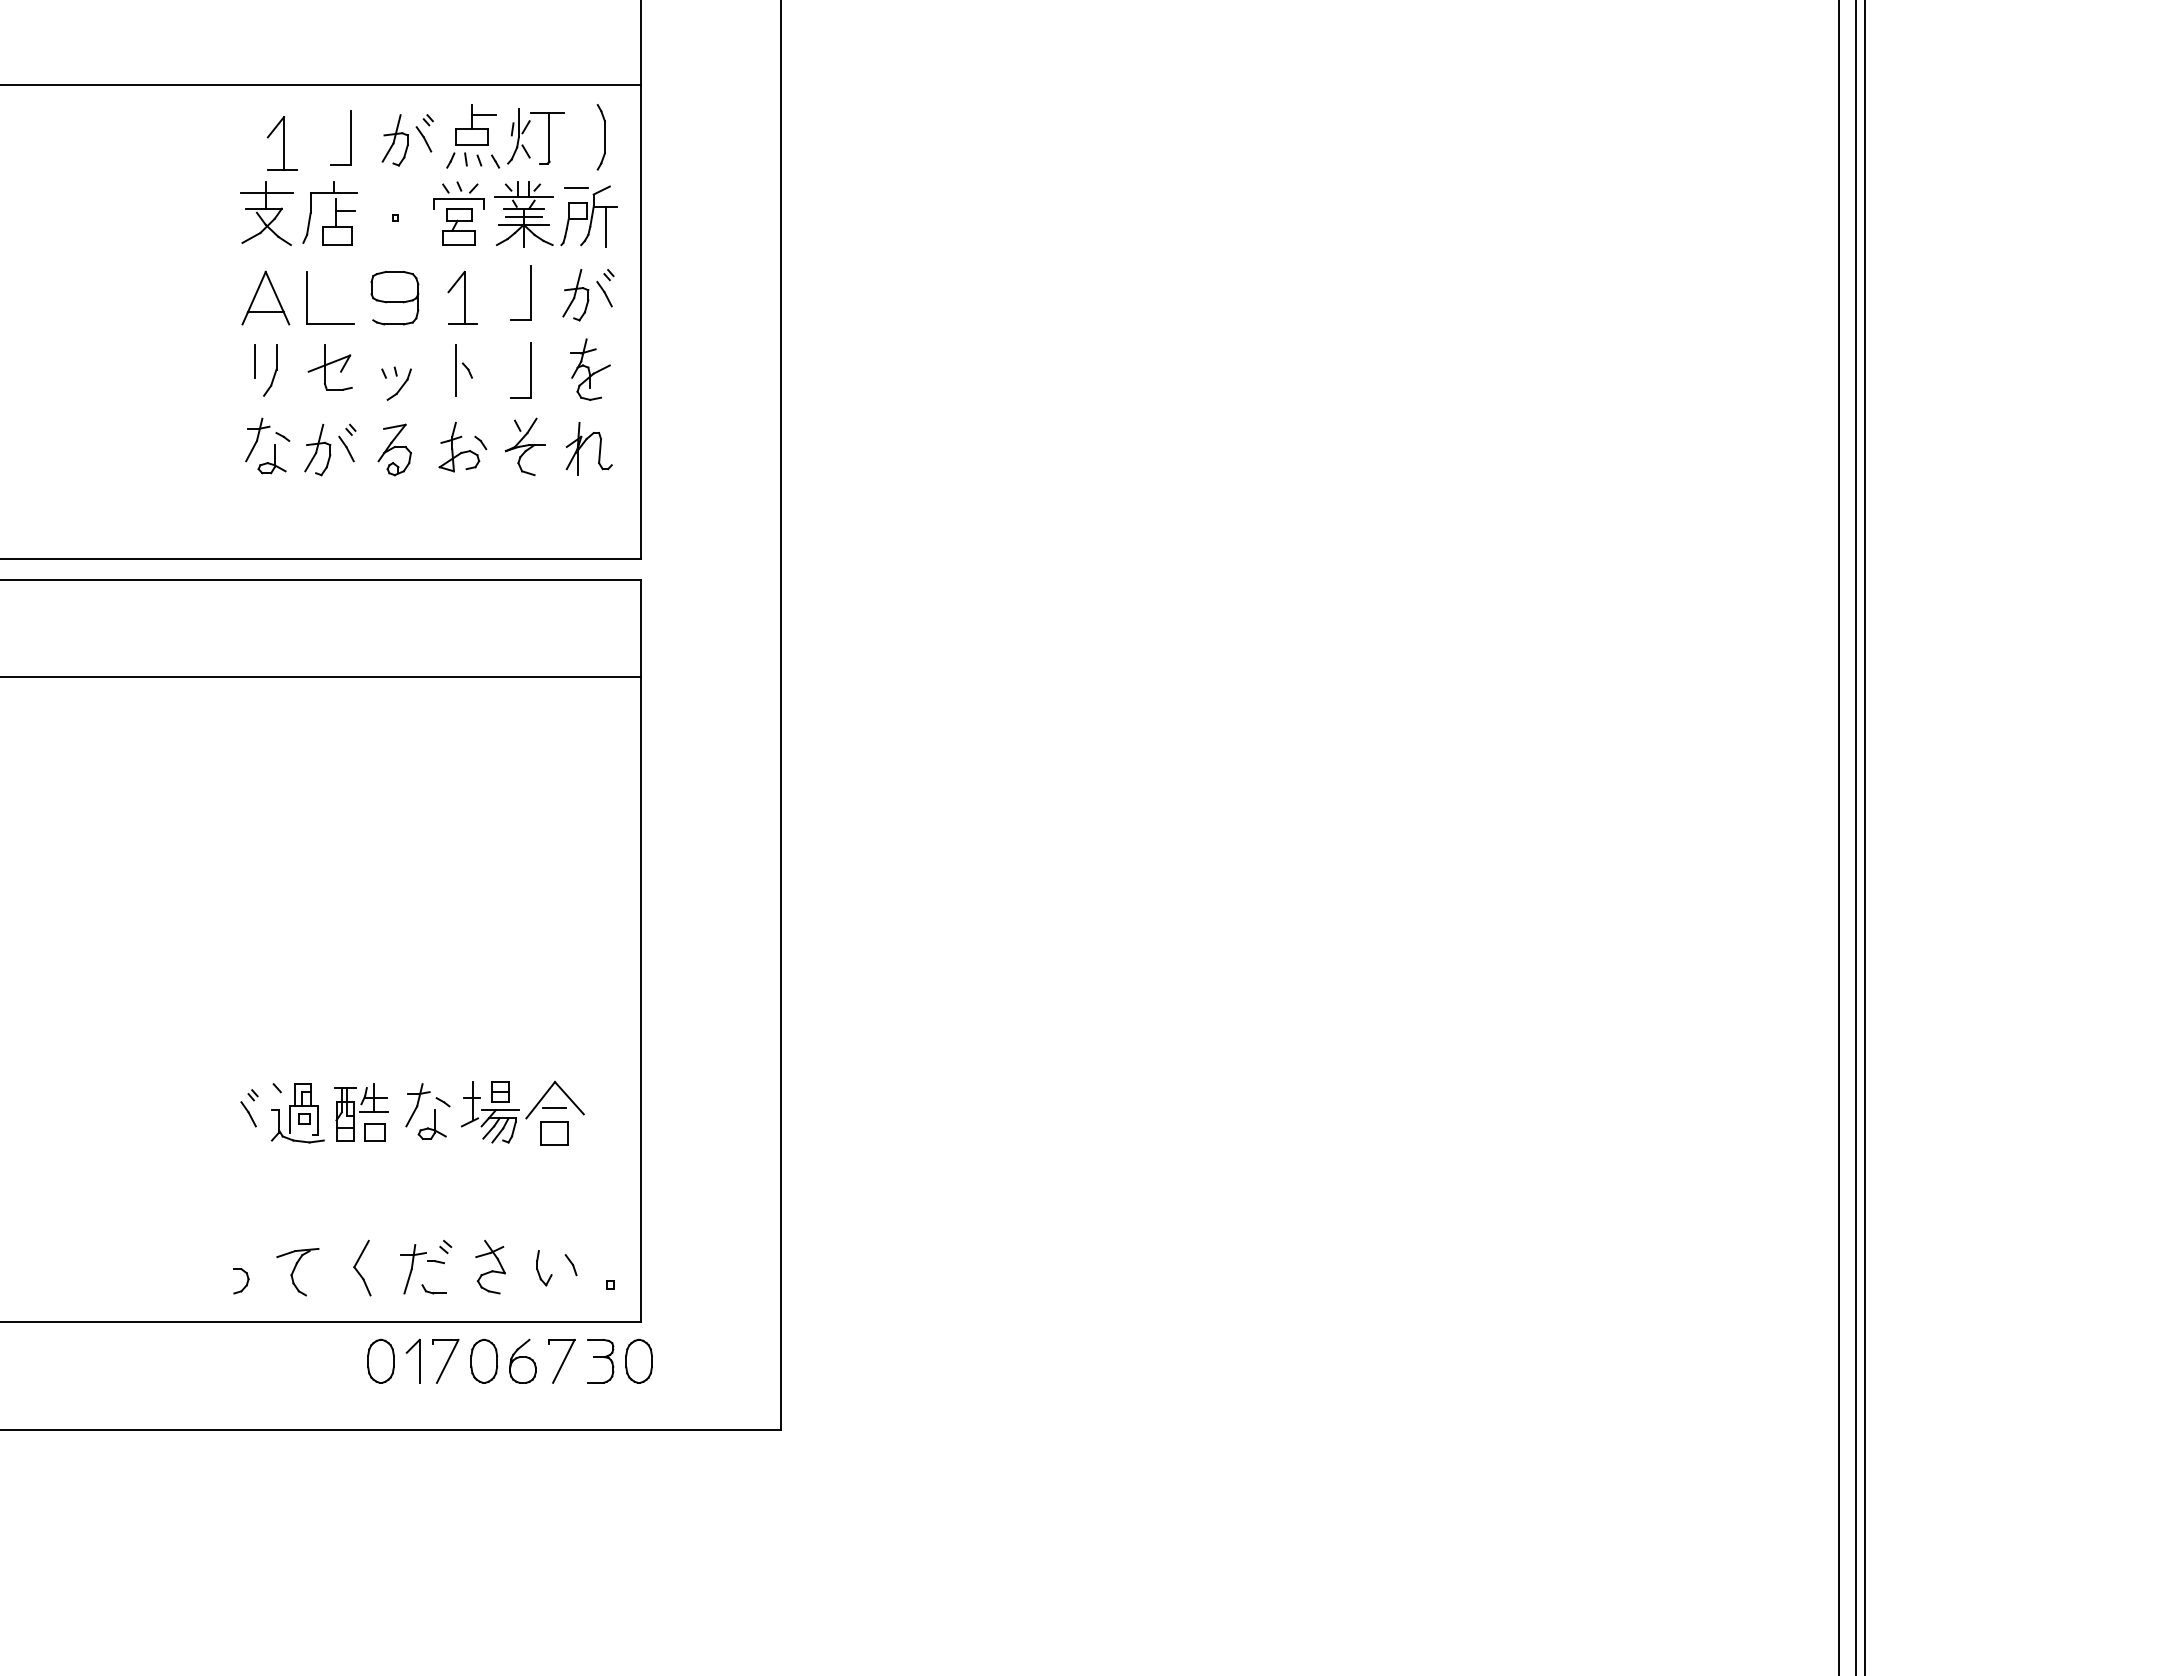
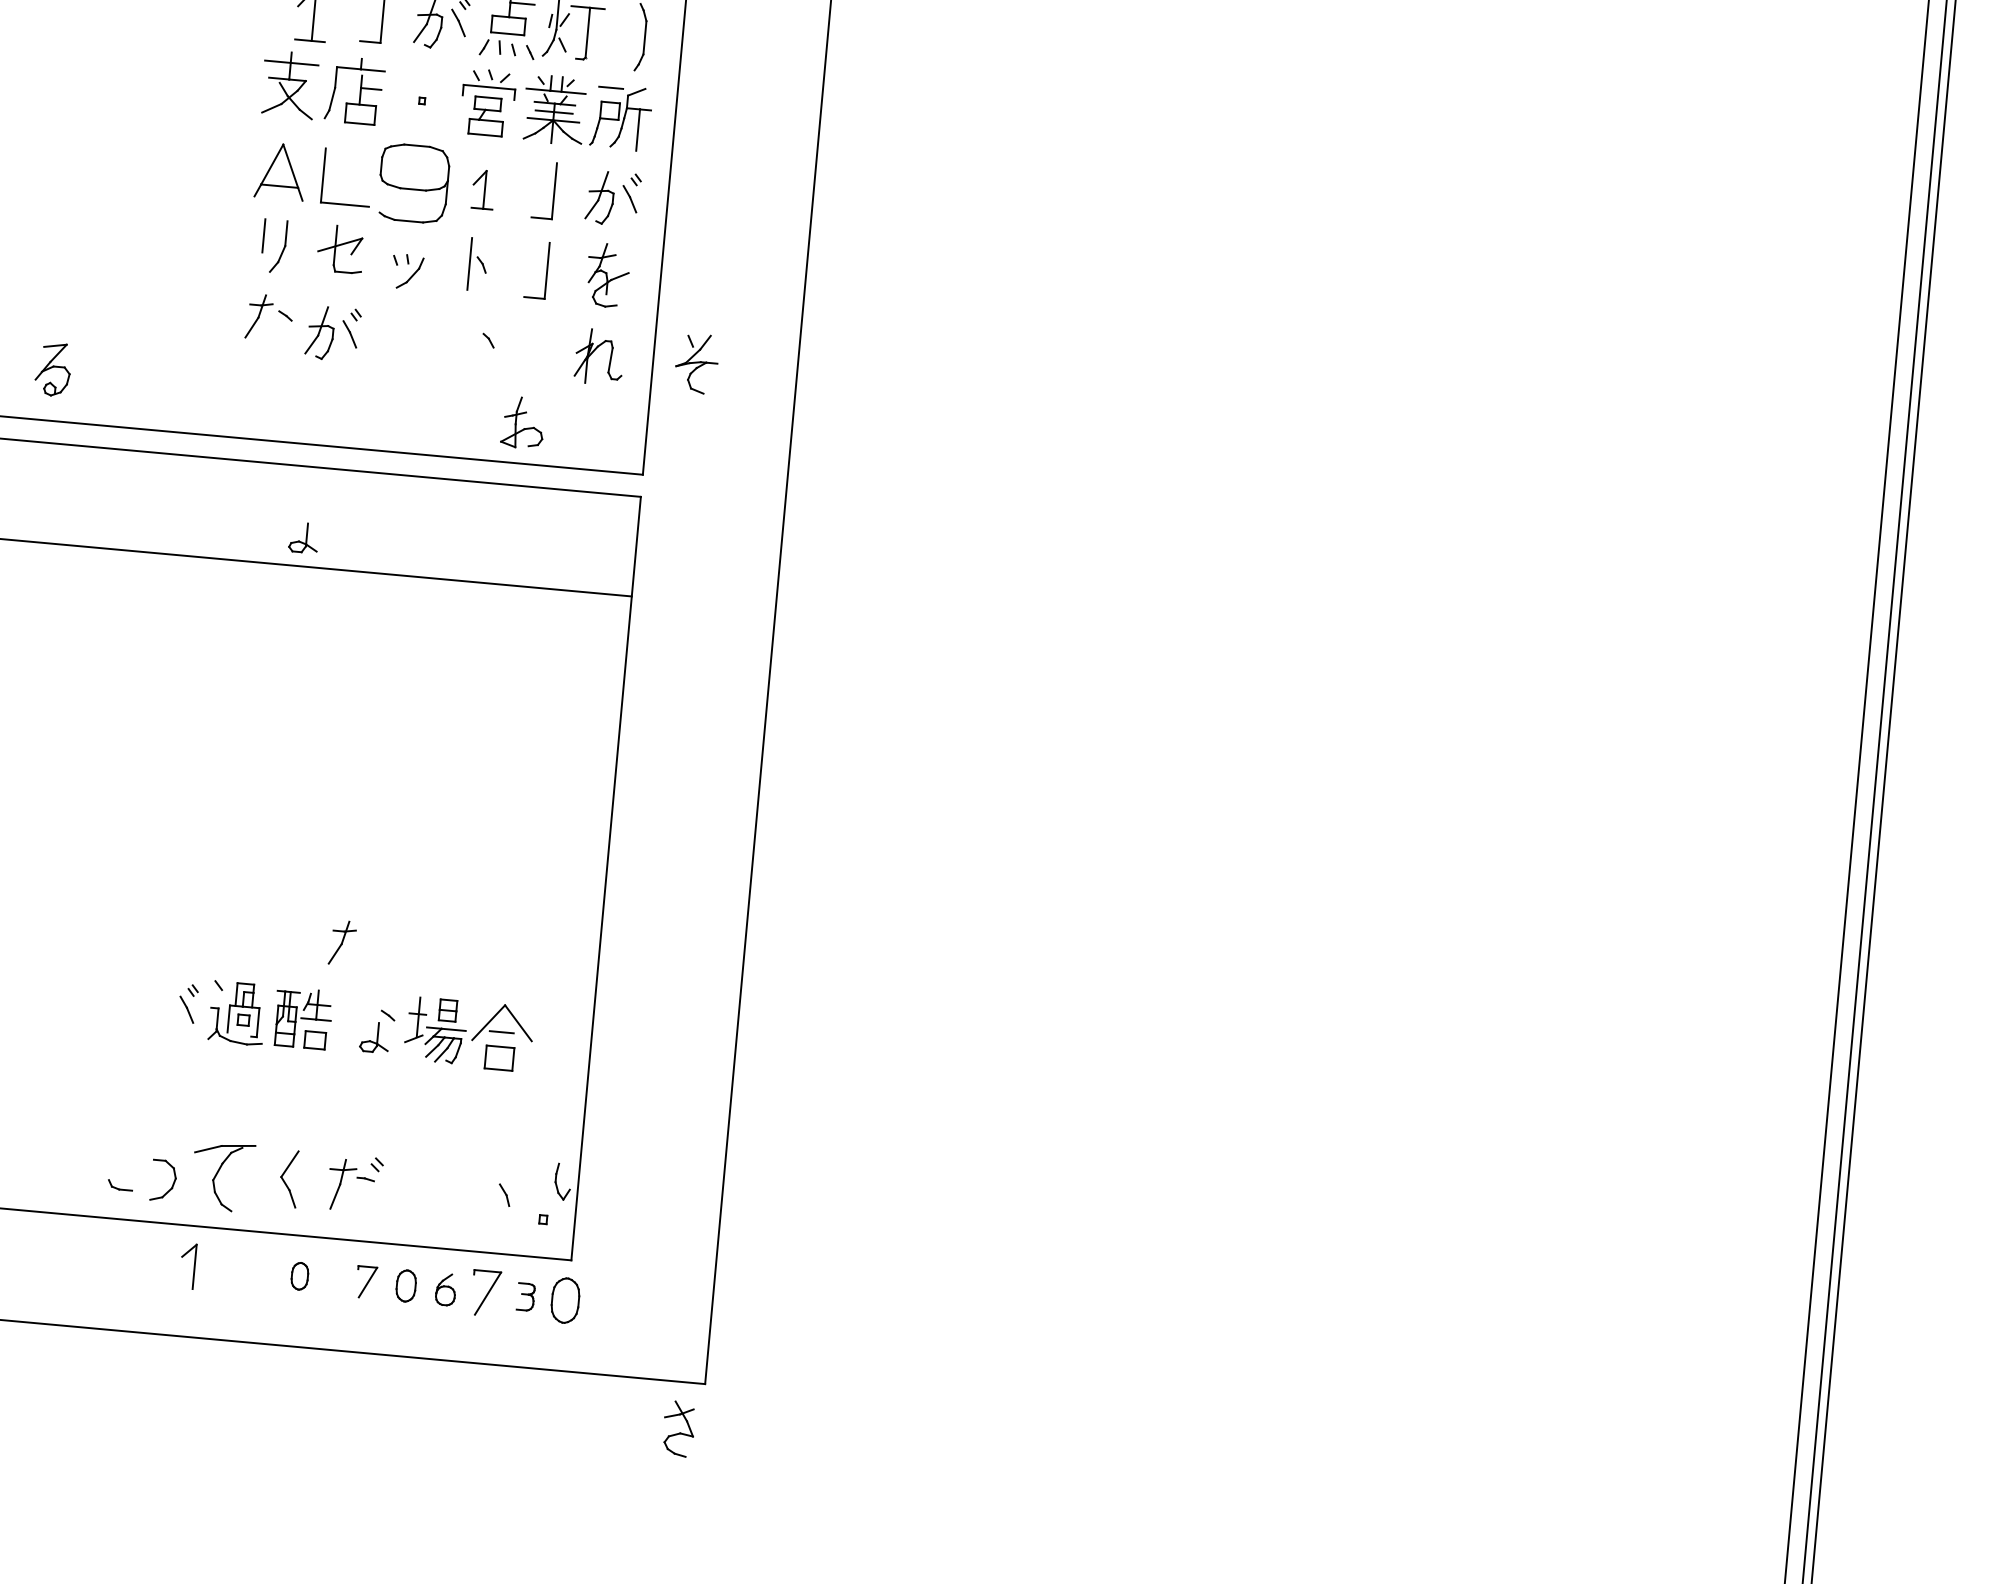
part: (462, 297) -> (483, 189), size x0.7
part: (394, 298) -> (413, 183), size x1.4
part: (459, 446) -> (523, 422), moved
part: (524, 446) -> (695, 363), moved
part: (394, 449) -> (53, 369), moved
part: (271, 459) -> (303, 538), moved
part: (417, 1105) -> (342, 943), moved
part: (490, 1266) -> (678, 1428), moved
part: (538, 1269) -> (556, 1182), moved
part: (297, 1272) -> (222, 1177), size x1.4
part: (241, 1281) -> (163, 1181), size x1.6
part: (433, 1289) -> (119, 1185), moved
part: (380, 1360) -> (299, 1275), size x0.6
part: (419, 1360) -> (194, 1265), moved
part: (445, 1360) -> (366, 1281), size x0.7
part: (484, 1360) -> (406, 1285), size x0.7
part: (522, 1360) -> (445, 1288), size x0.7
part: (600, 1361) -> (525, 1297), size x0.6

